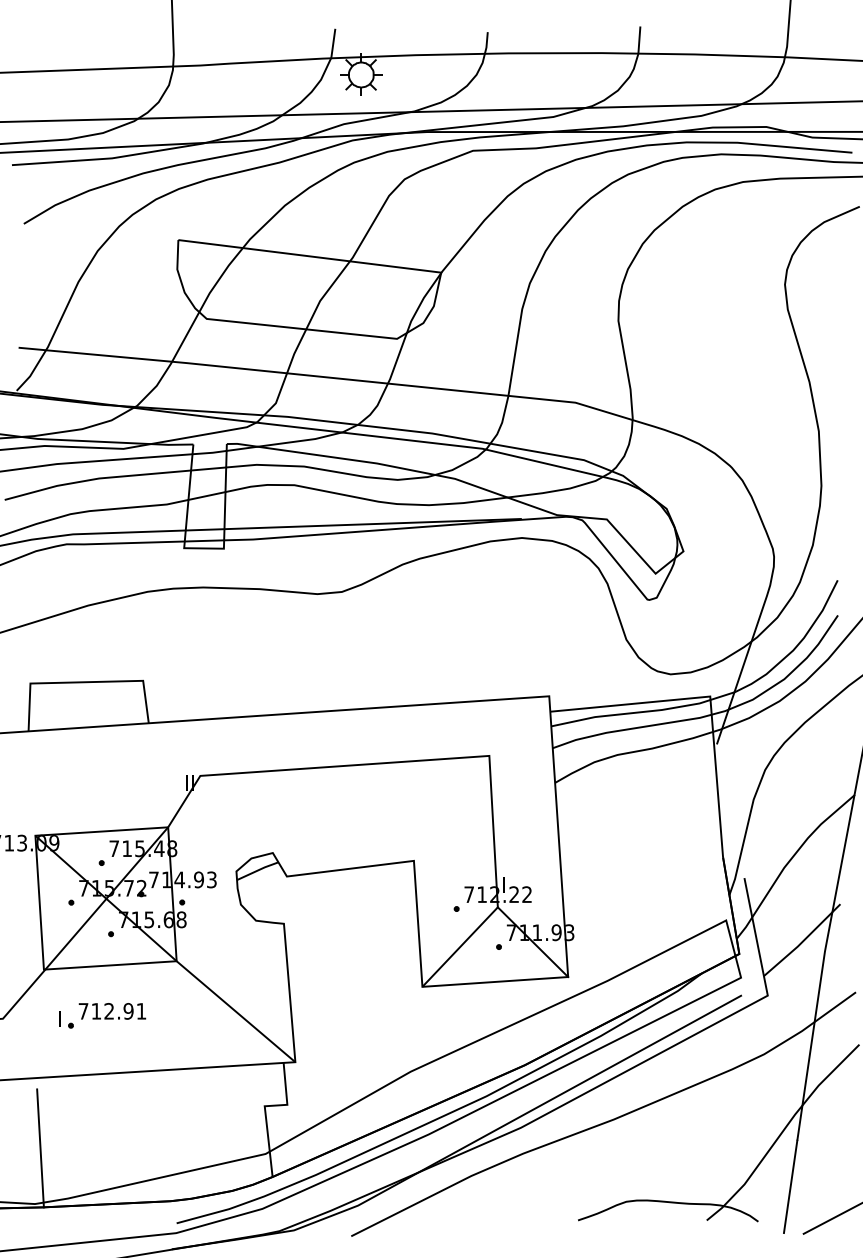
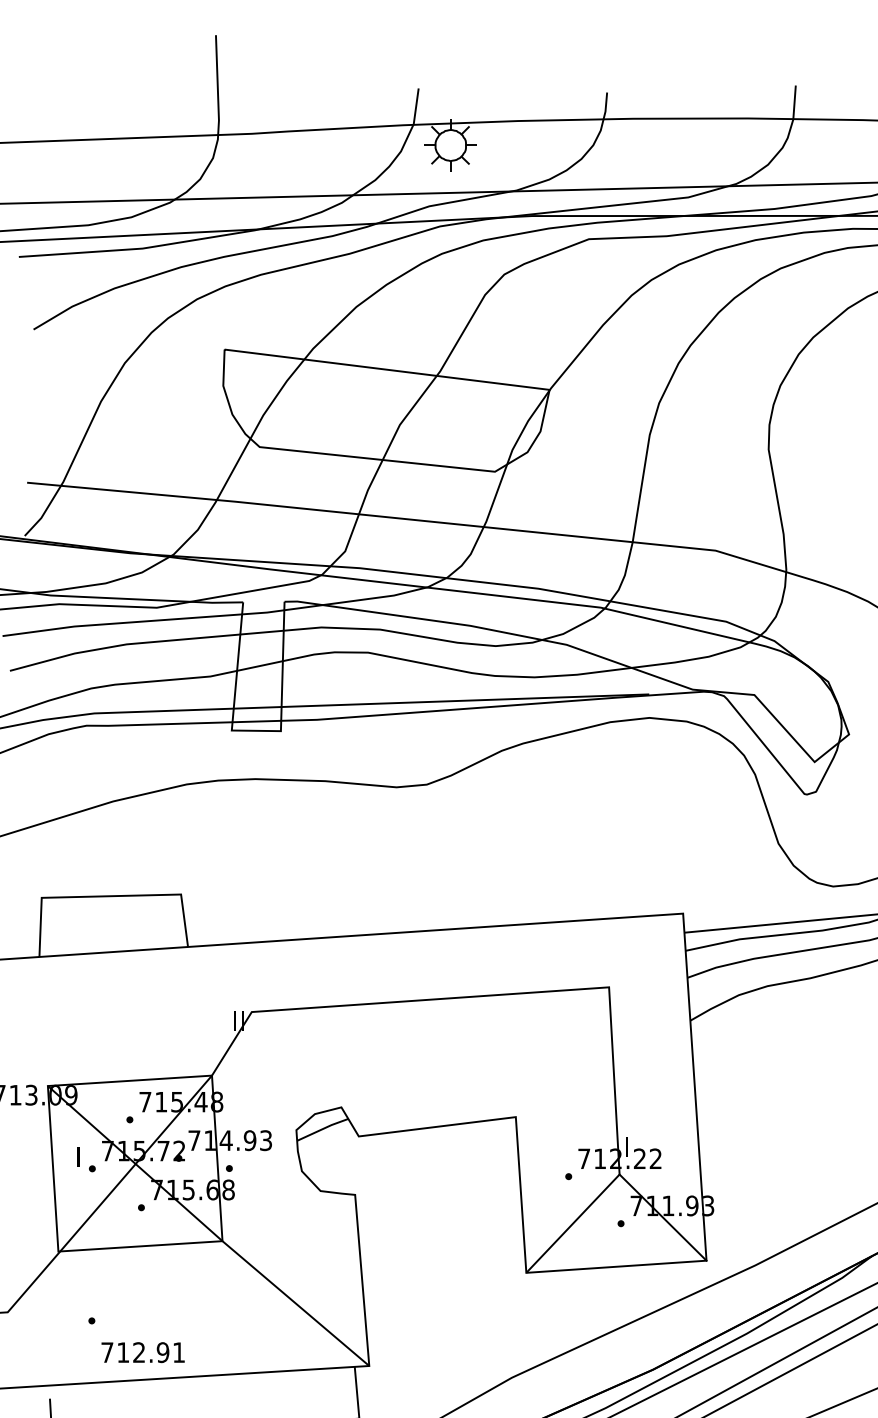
text: (112, 1011) -> (143, 1352), moved
text: (59, 1018) -> (77, 1156), moved

